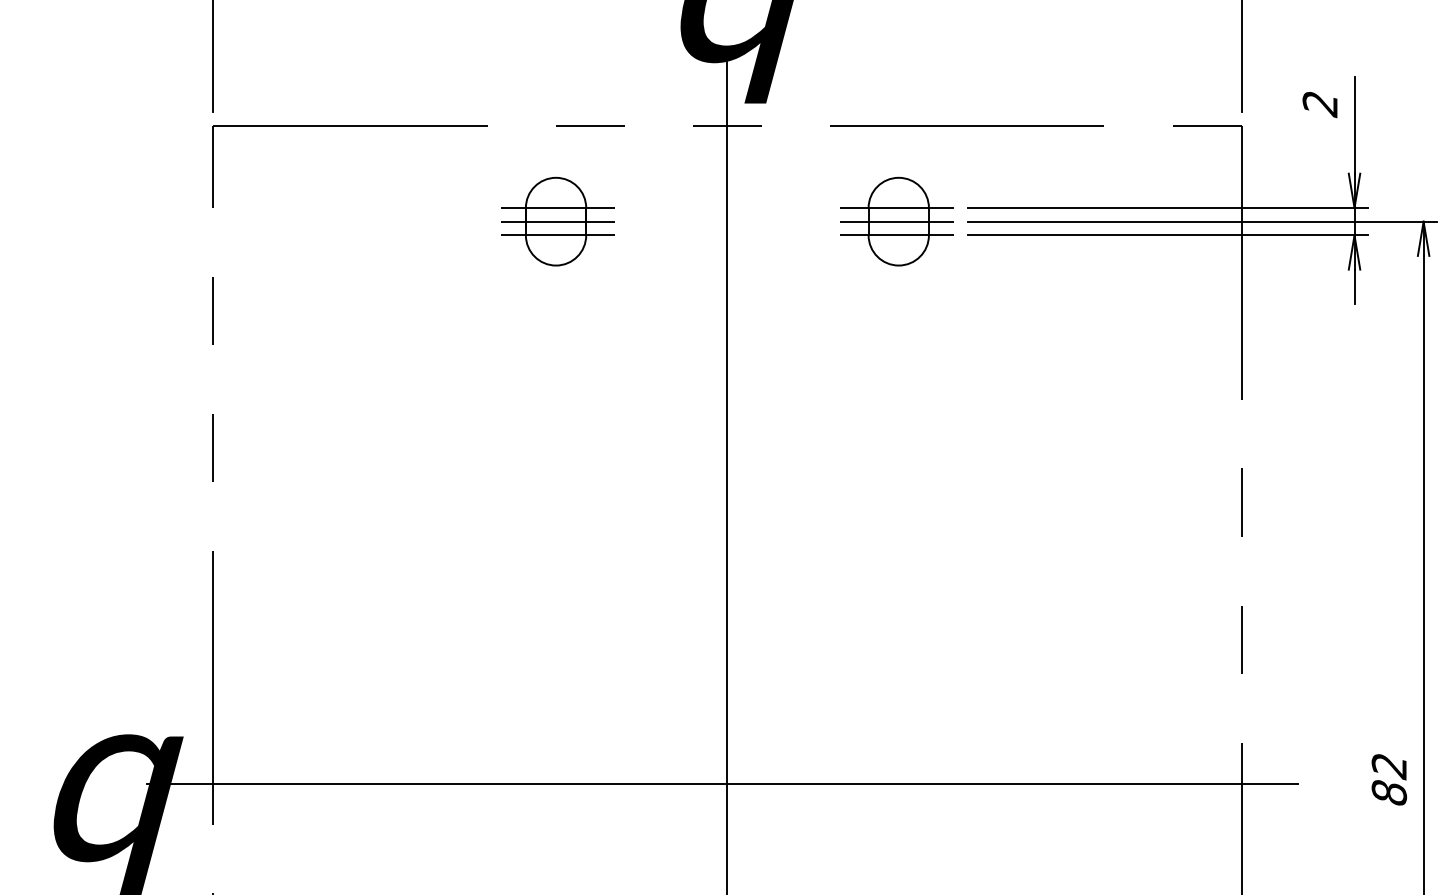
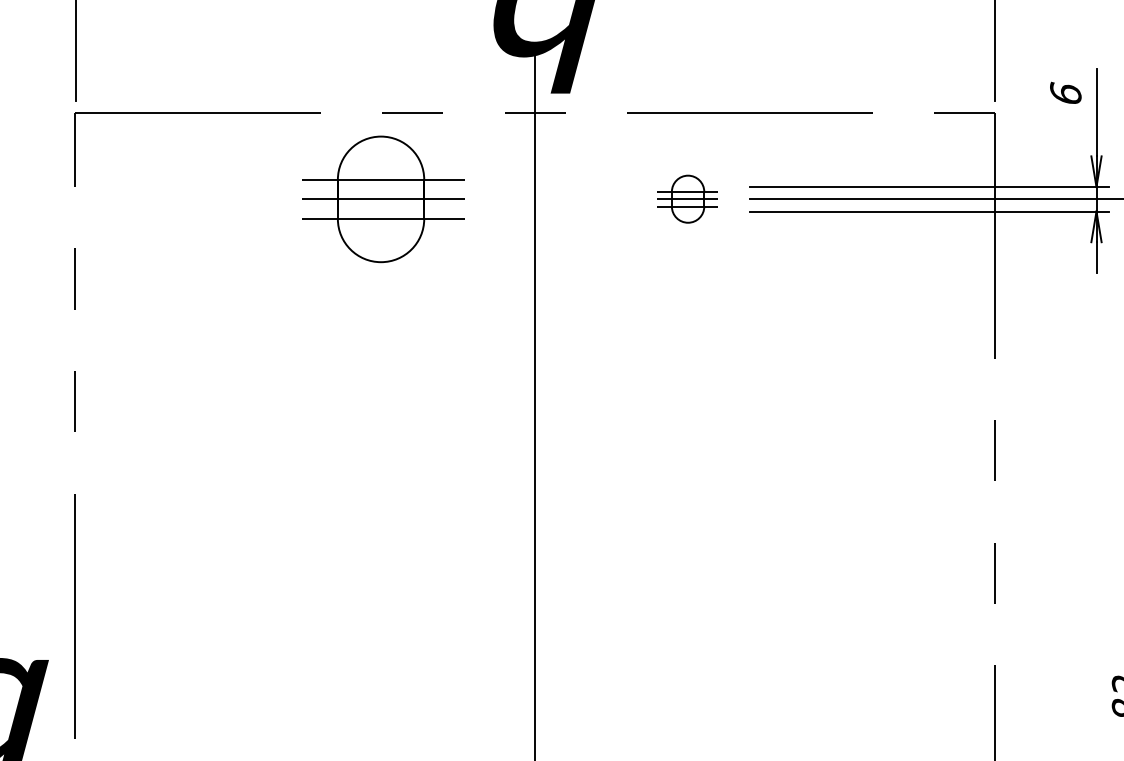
text: (1319, 104) -> (1065, 94), 2 -> 6
part: (557, 221) -> (383, 199), size x1.6
part: (896, 221) -> (686, 199), size x0.6
line: (722, 783) -> (531, 701), removed

